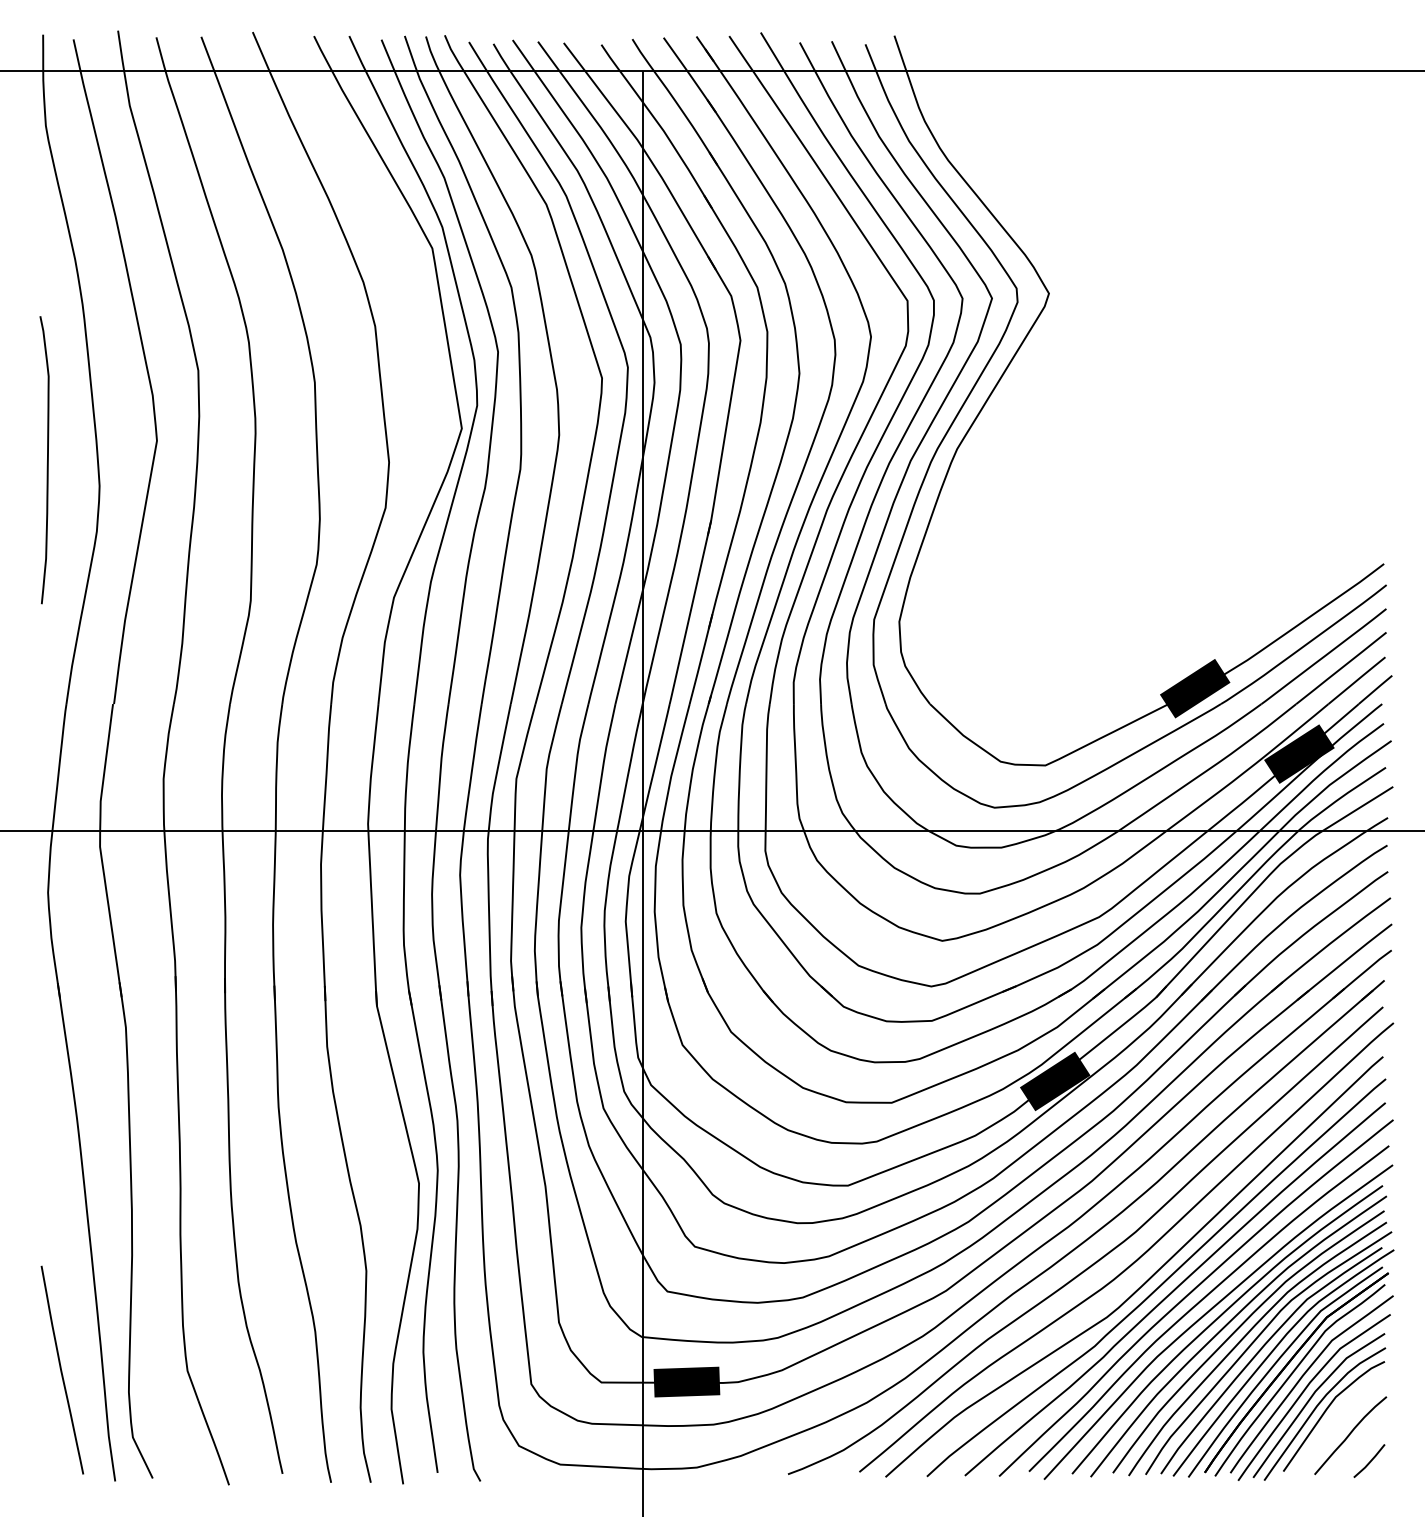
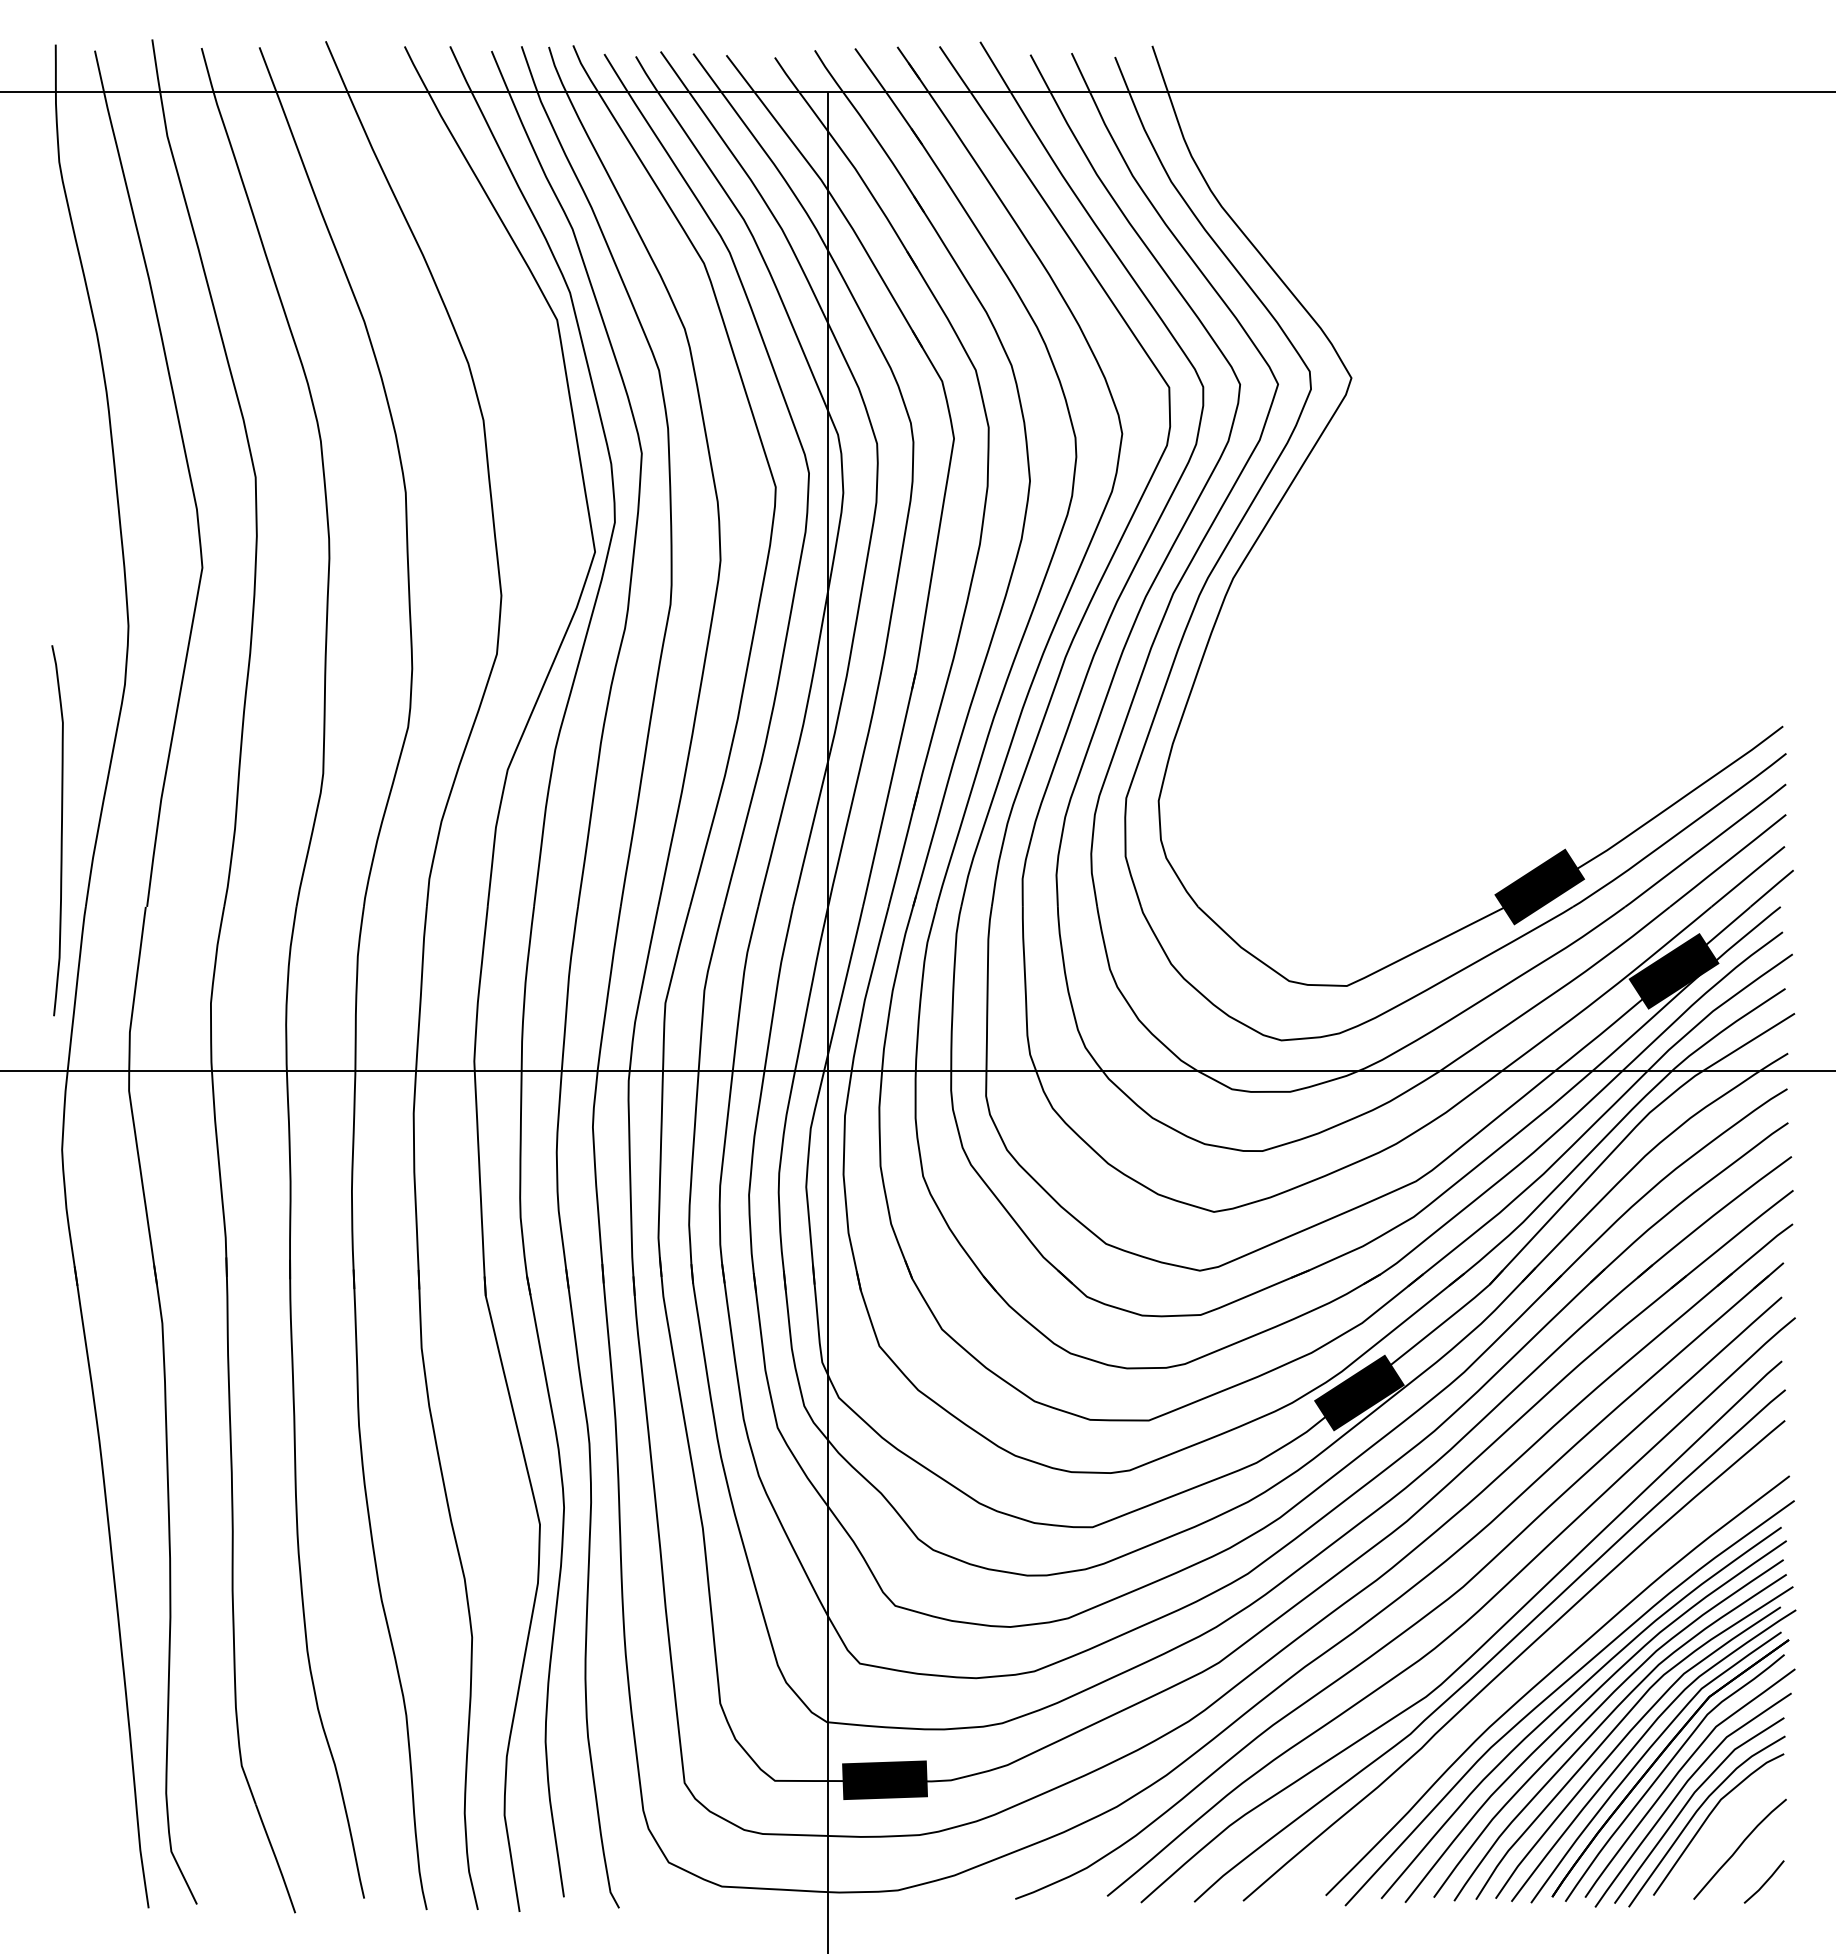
curve: (47, 460) -> (61, 830), moved
curve: (1191, 1292) -> (1534, 1665), removed
curve: (61, 1369) -> (79, 1764), removed

